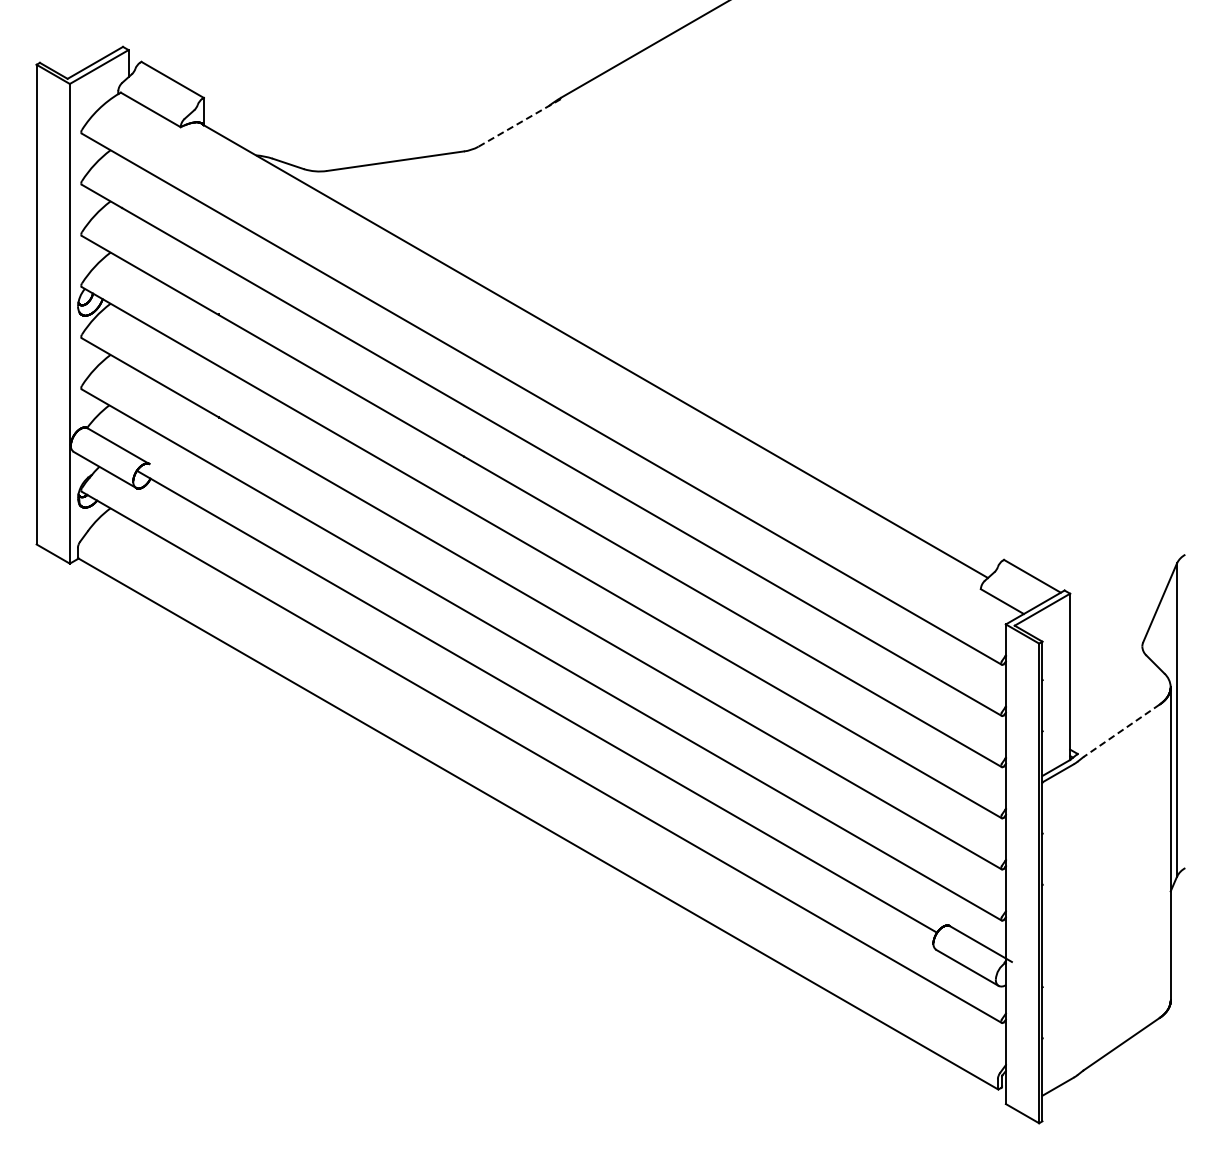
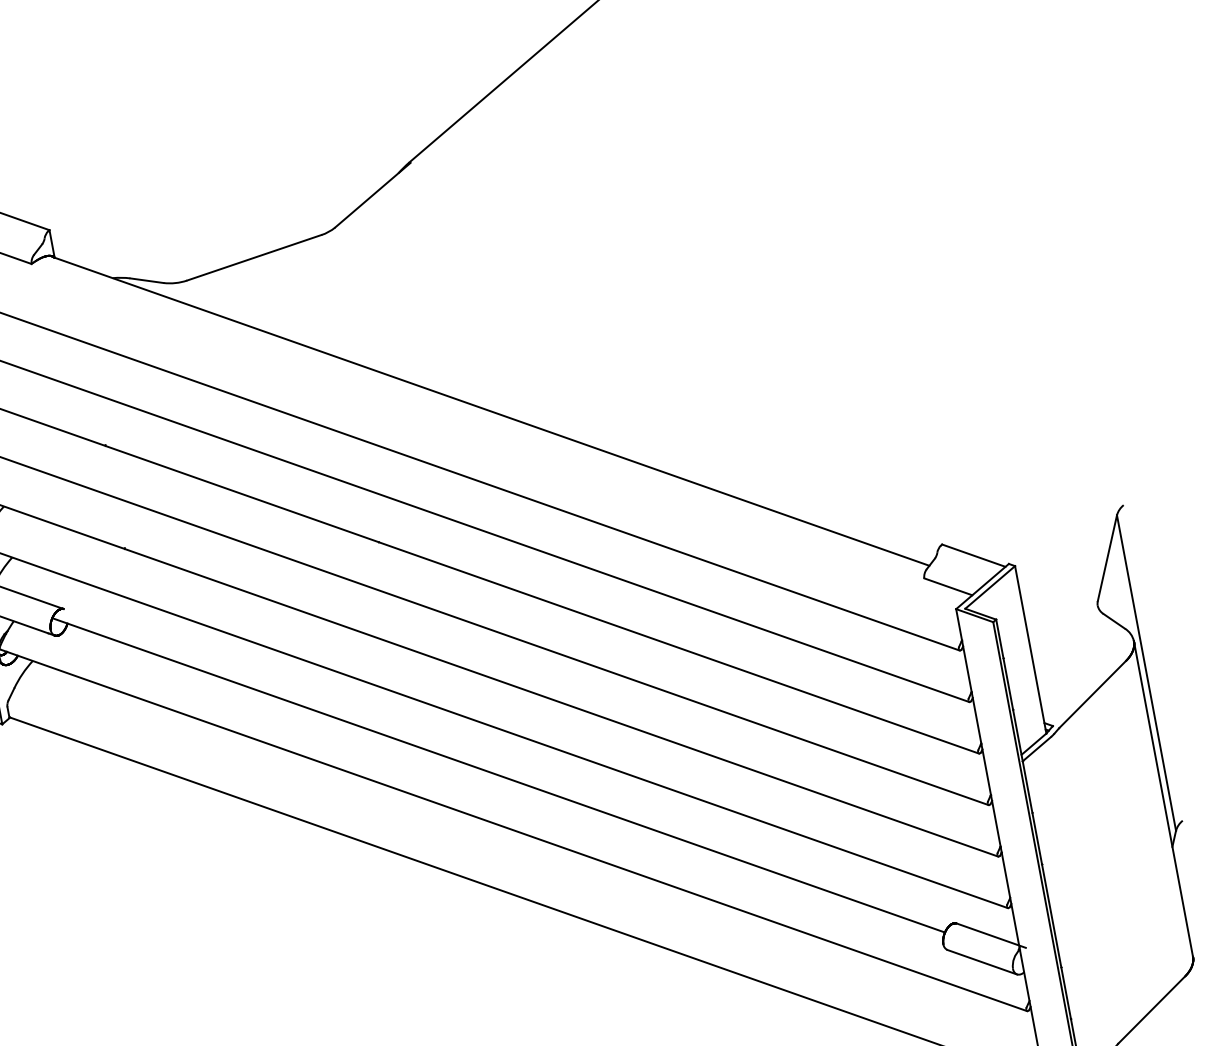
line: (520, 122) -> (372, 195), dashed -> solid
line: (1121, 731) -> (1092, 695), dashed -> solid

